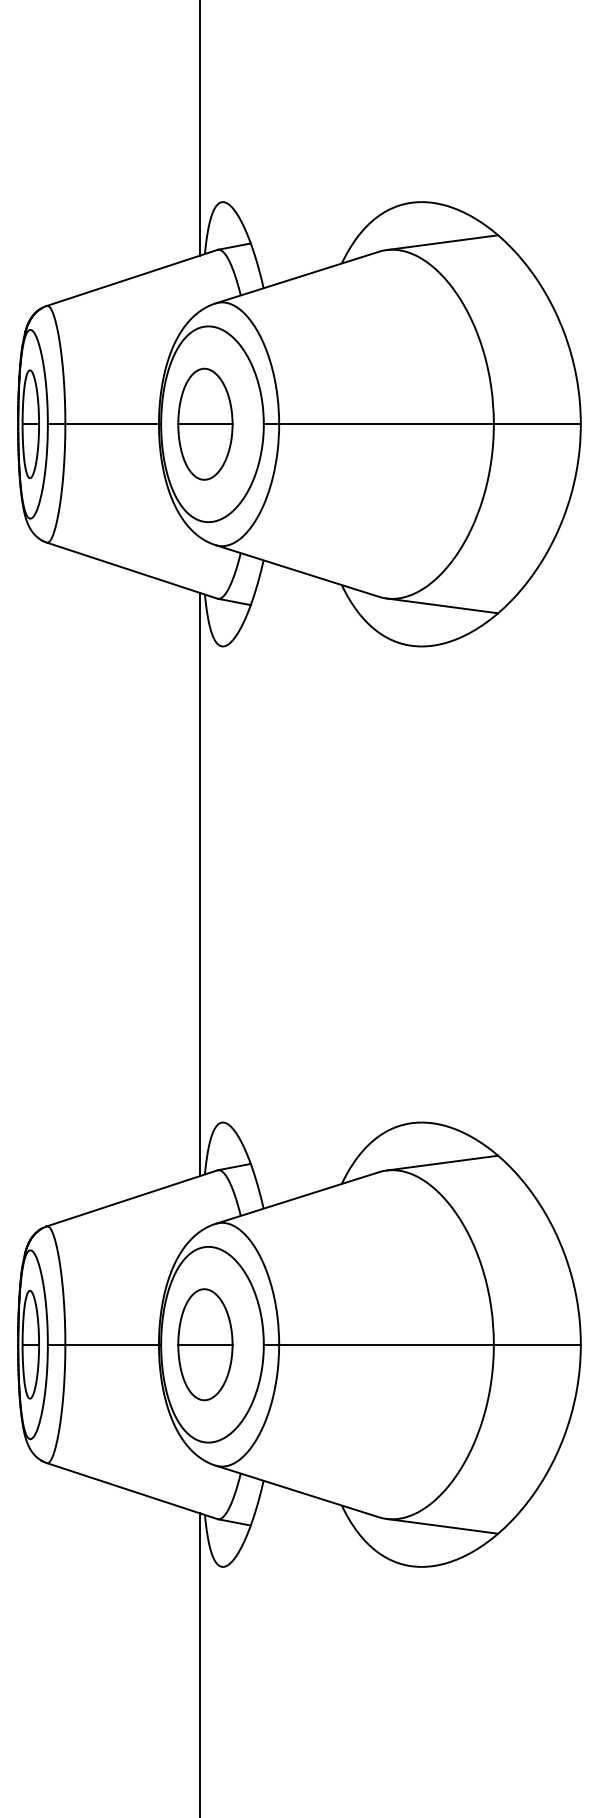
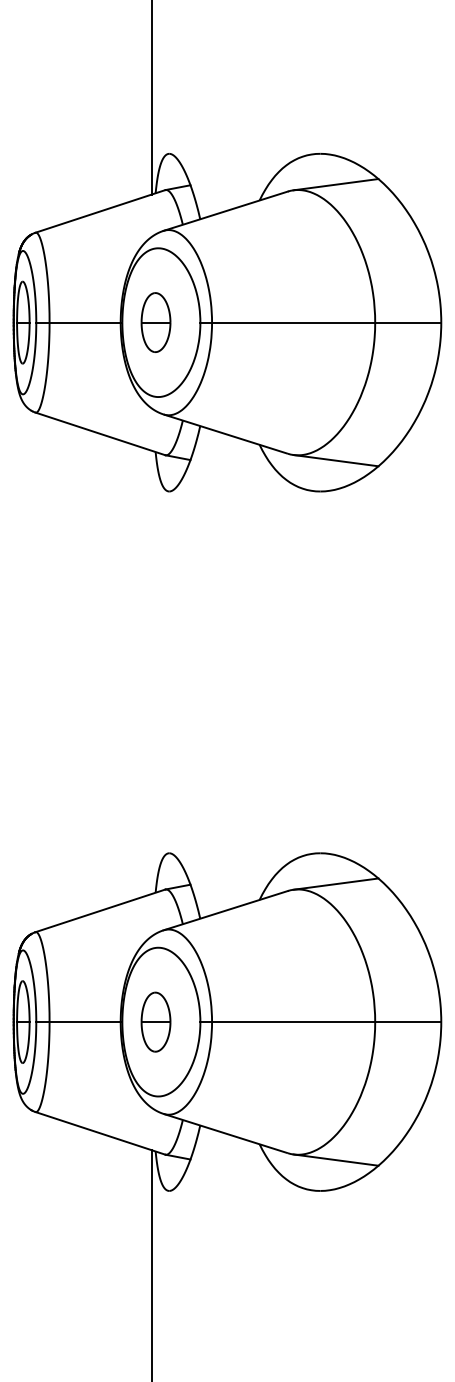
part: (205, 423) -> (156, 322), size x0.7
line: (199, 884) -> (151, 672), removed
part: (205, 1344) -> (156, 1021), size x0.7

